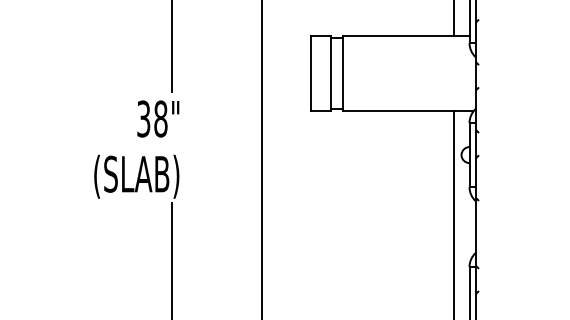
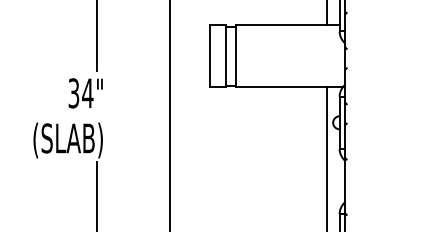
text: (160, 118) -> (87, 92), 38" -> 34"

